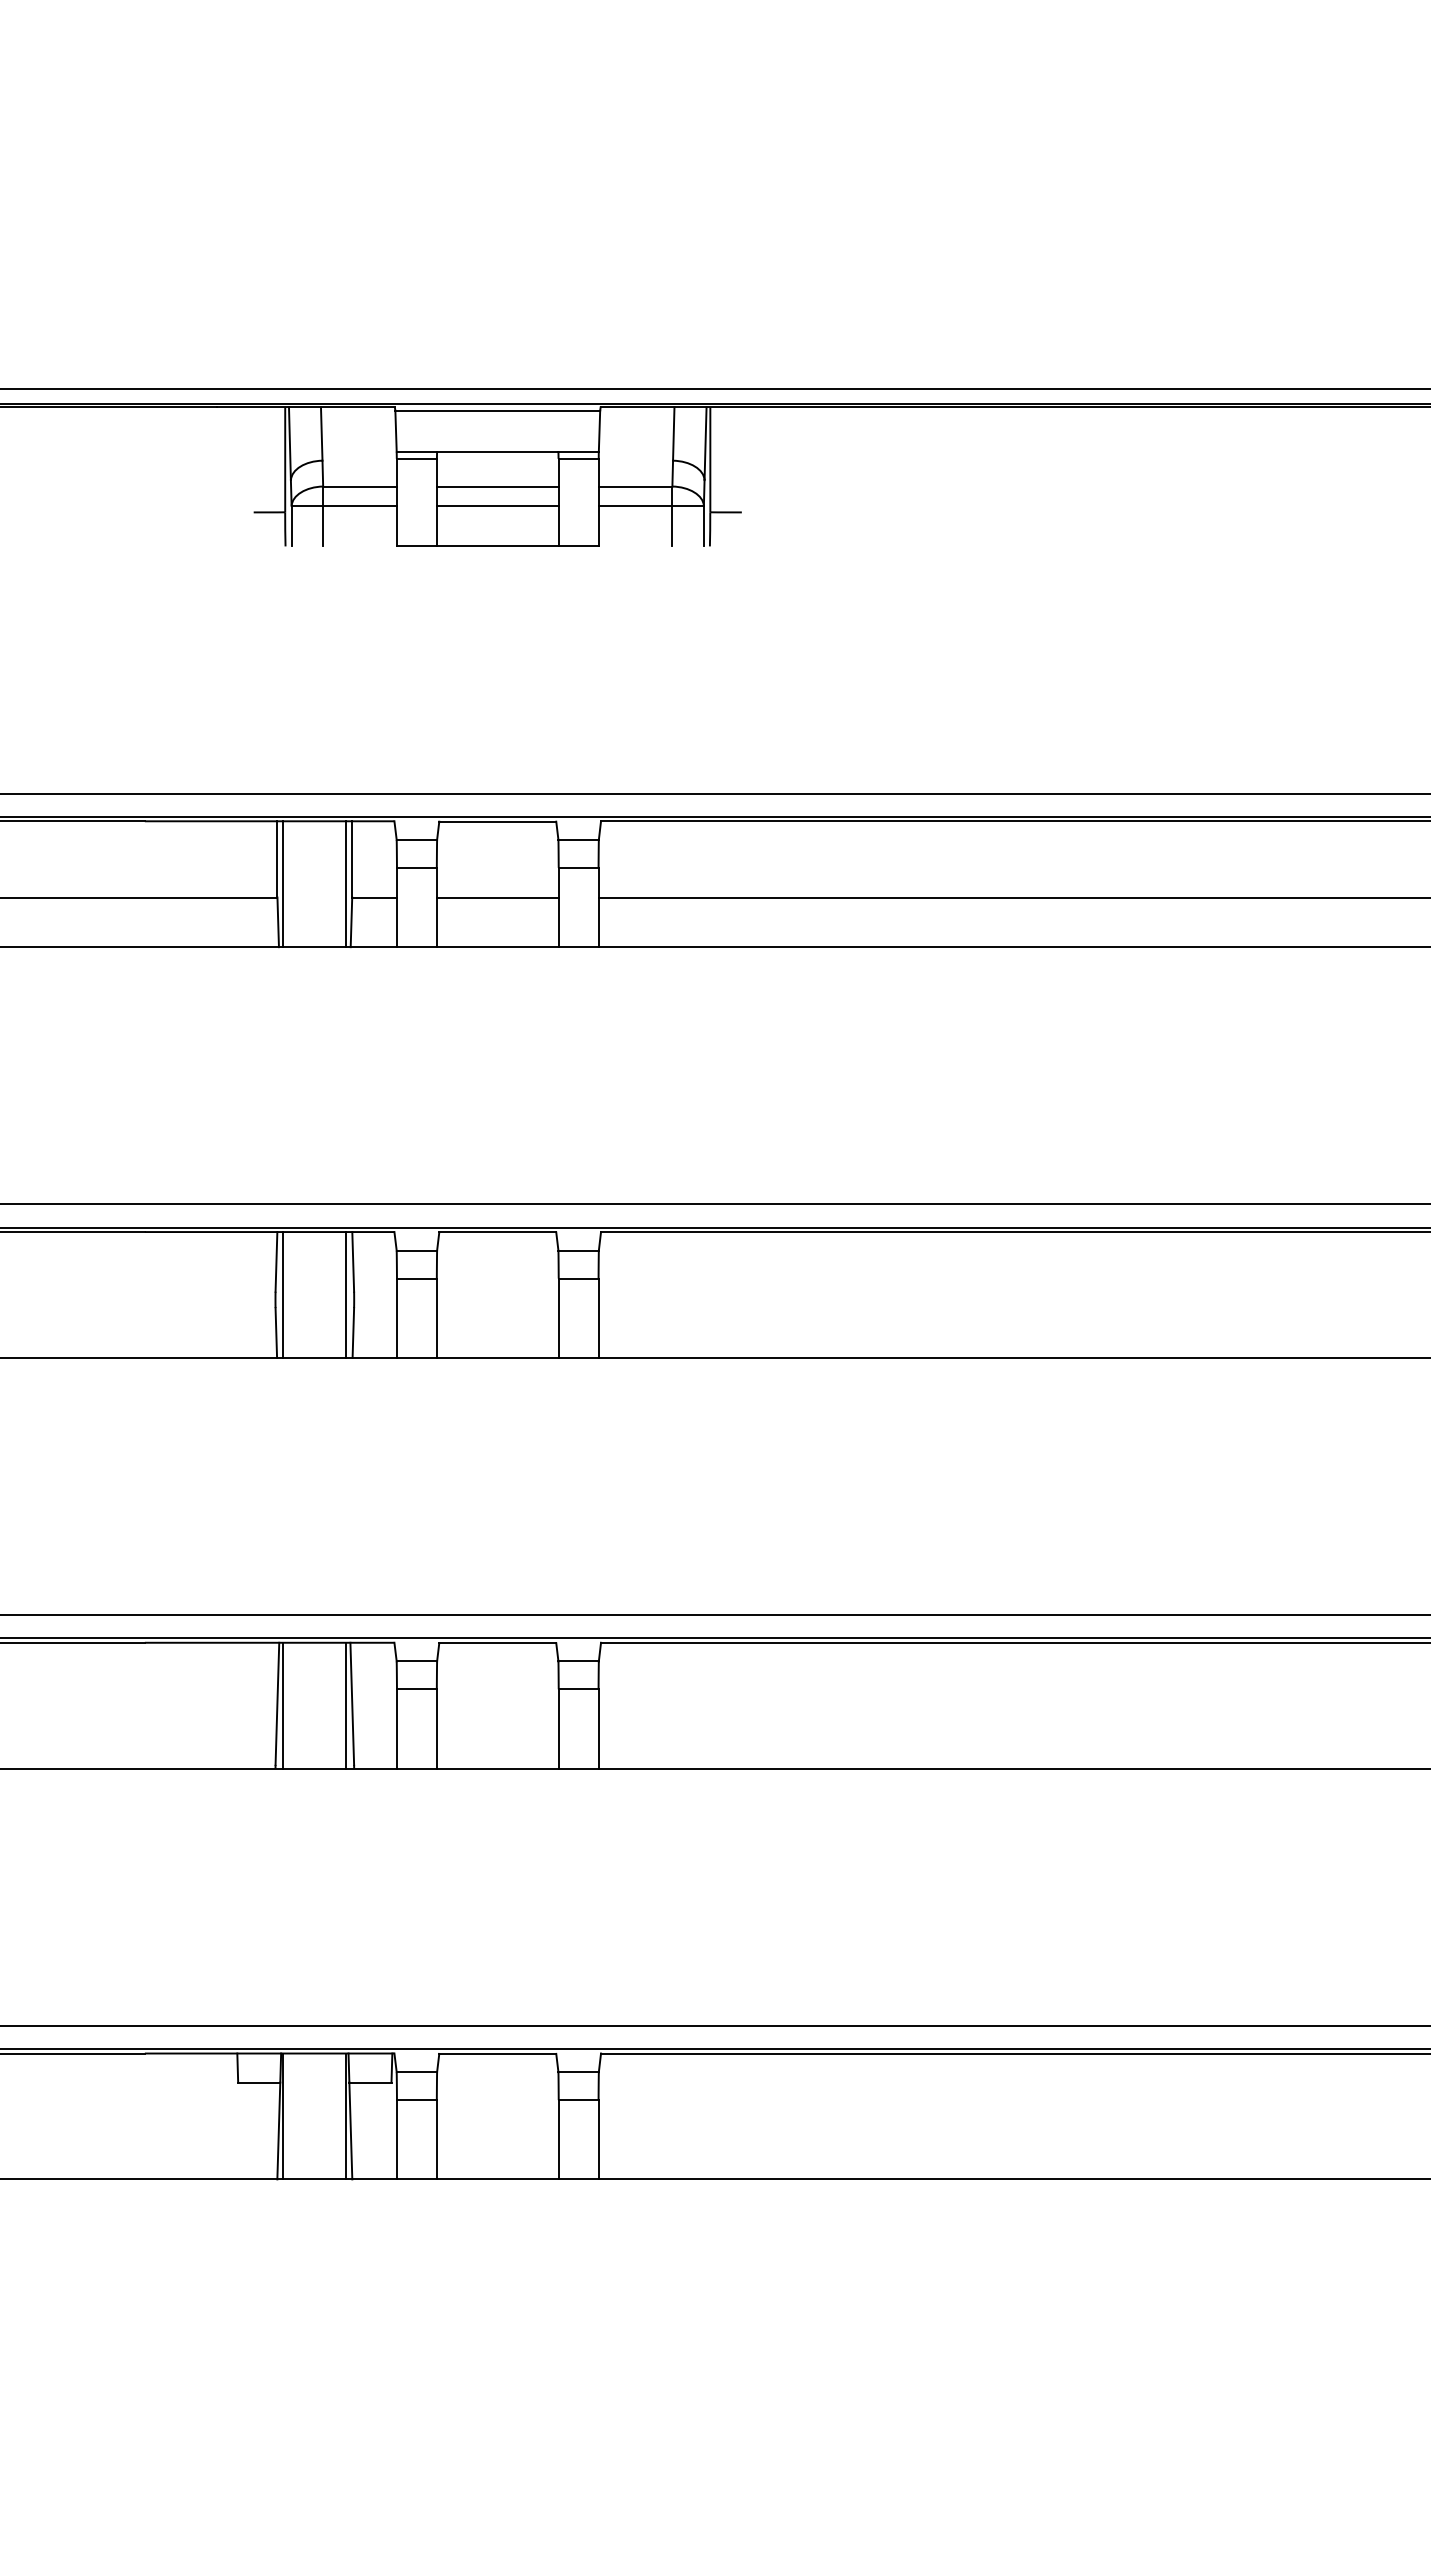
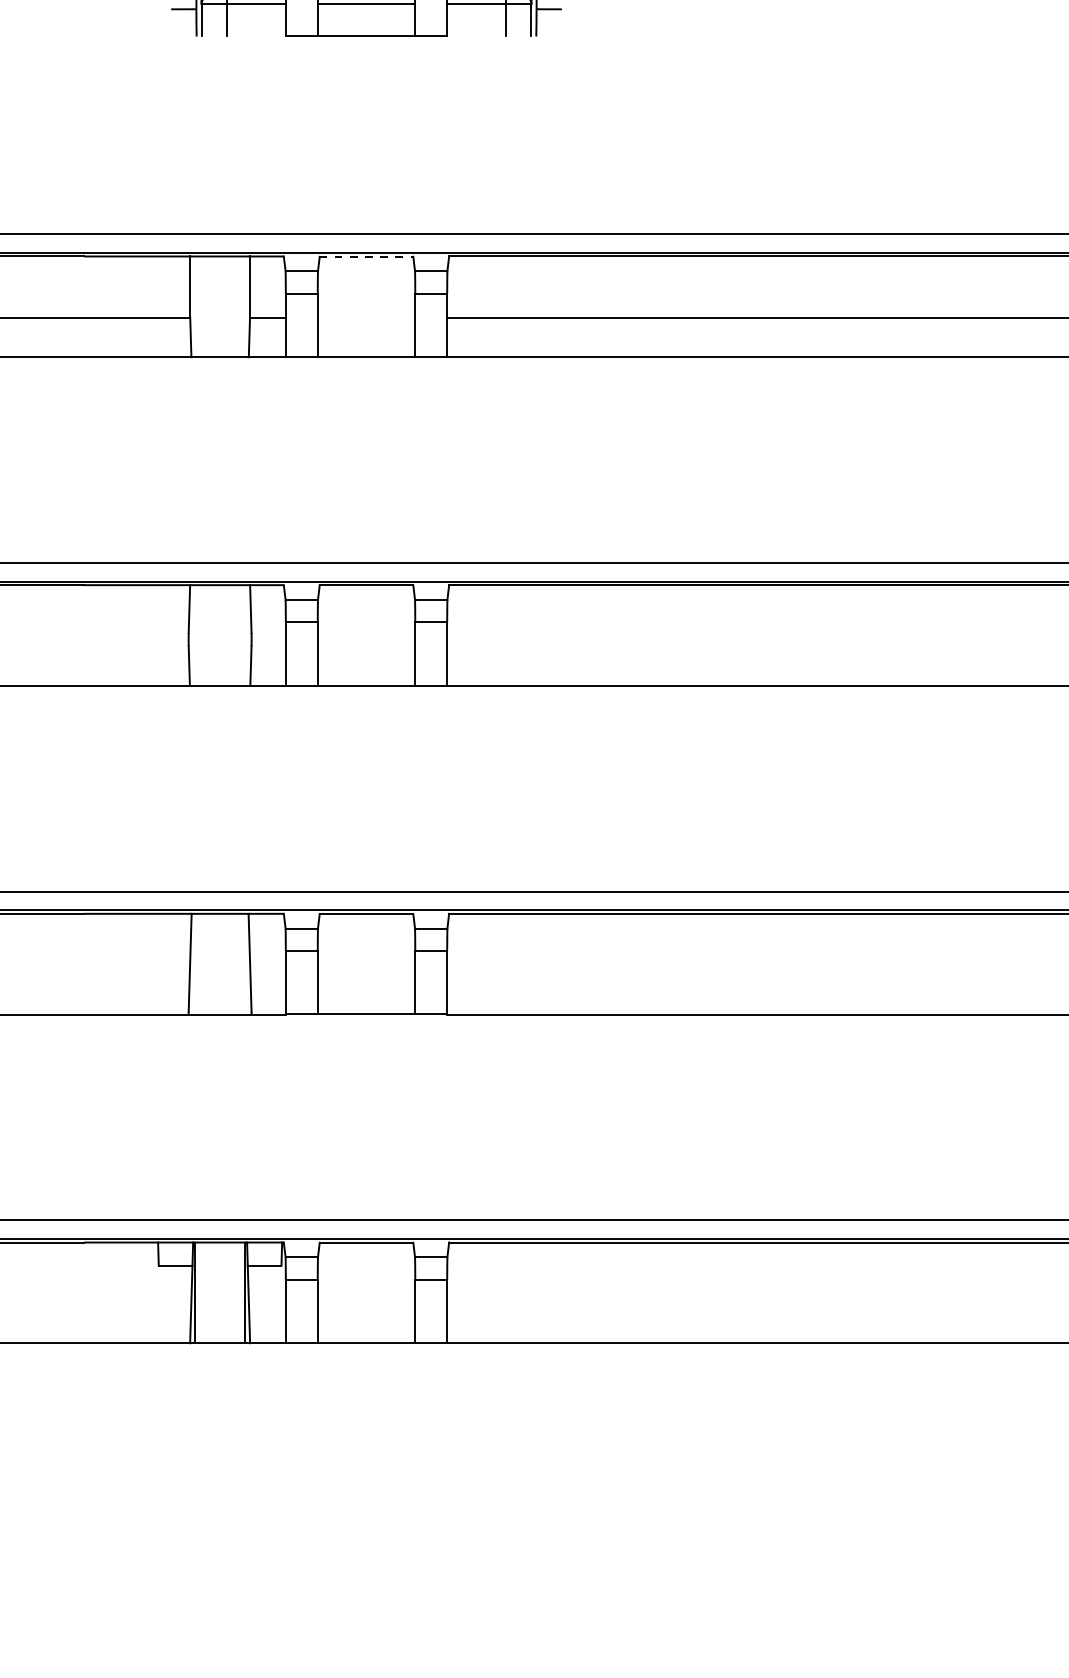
line: (498, 821) -> (367, 256), solid -> dashed
line: (283, 884) -> (195, 307), removed
line: (346, 884) -> (245, 307), removed
line: (497, 897) -> (366, 317), removed
line: (283, 1295) -> (195, 635), removed
line: (346, 1295) -> (245, 635), removed
line: (283, 1705) -> (195, 964), removed
line: (346, 1705) -> (245, 964), removed

